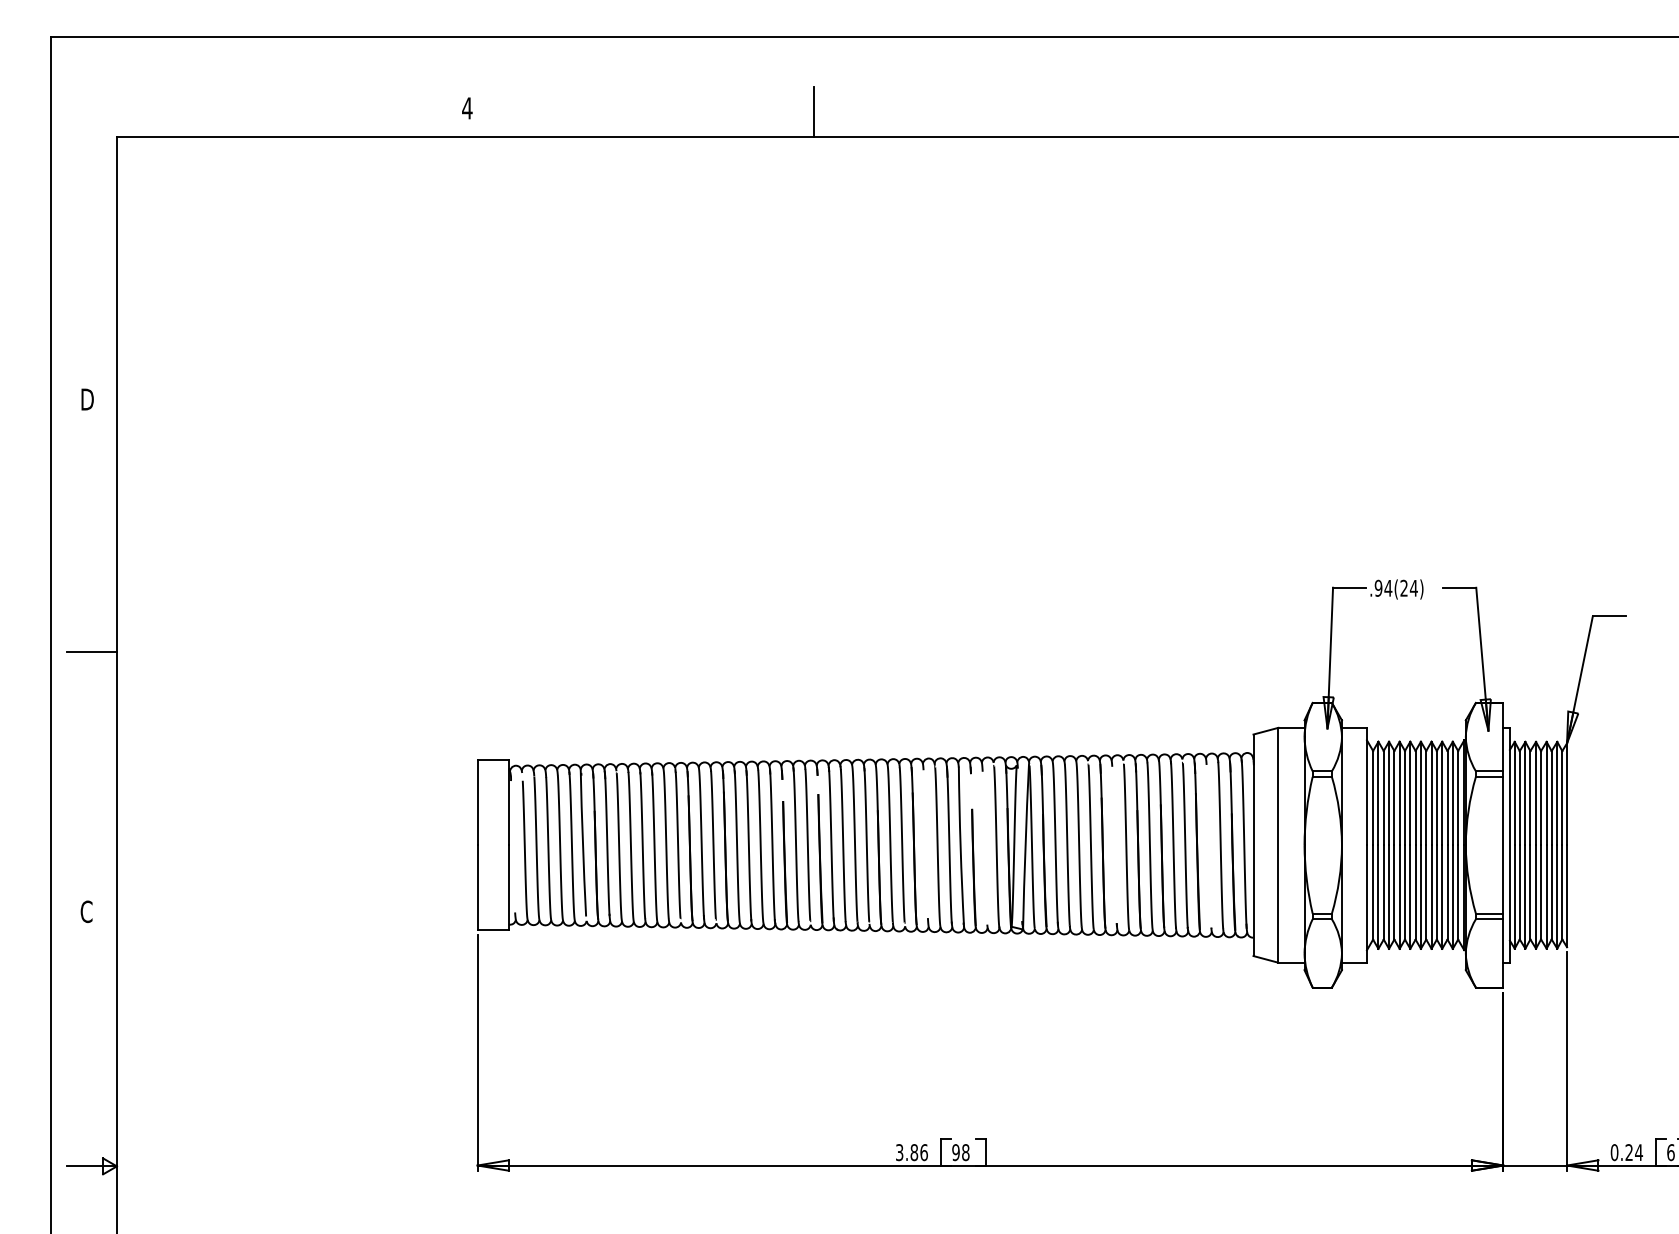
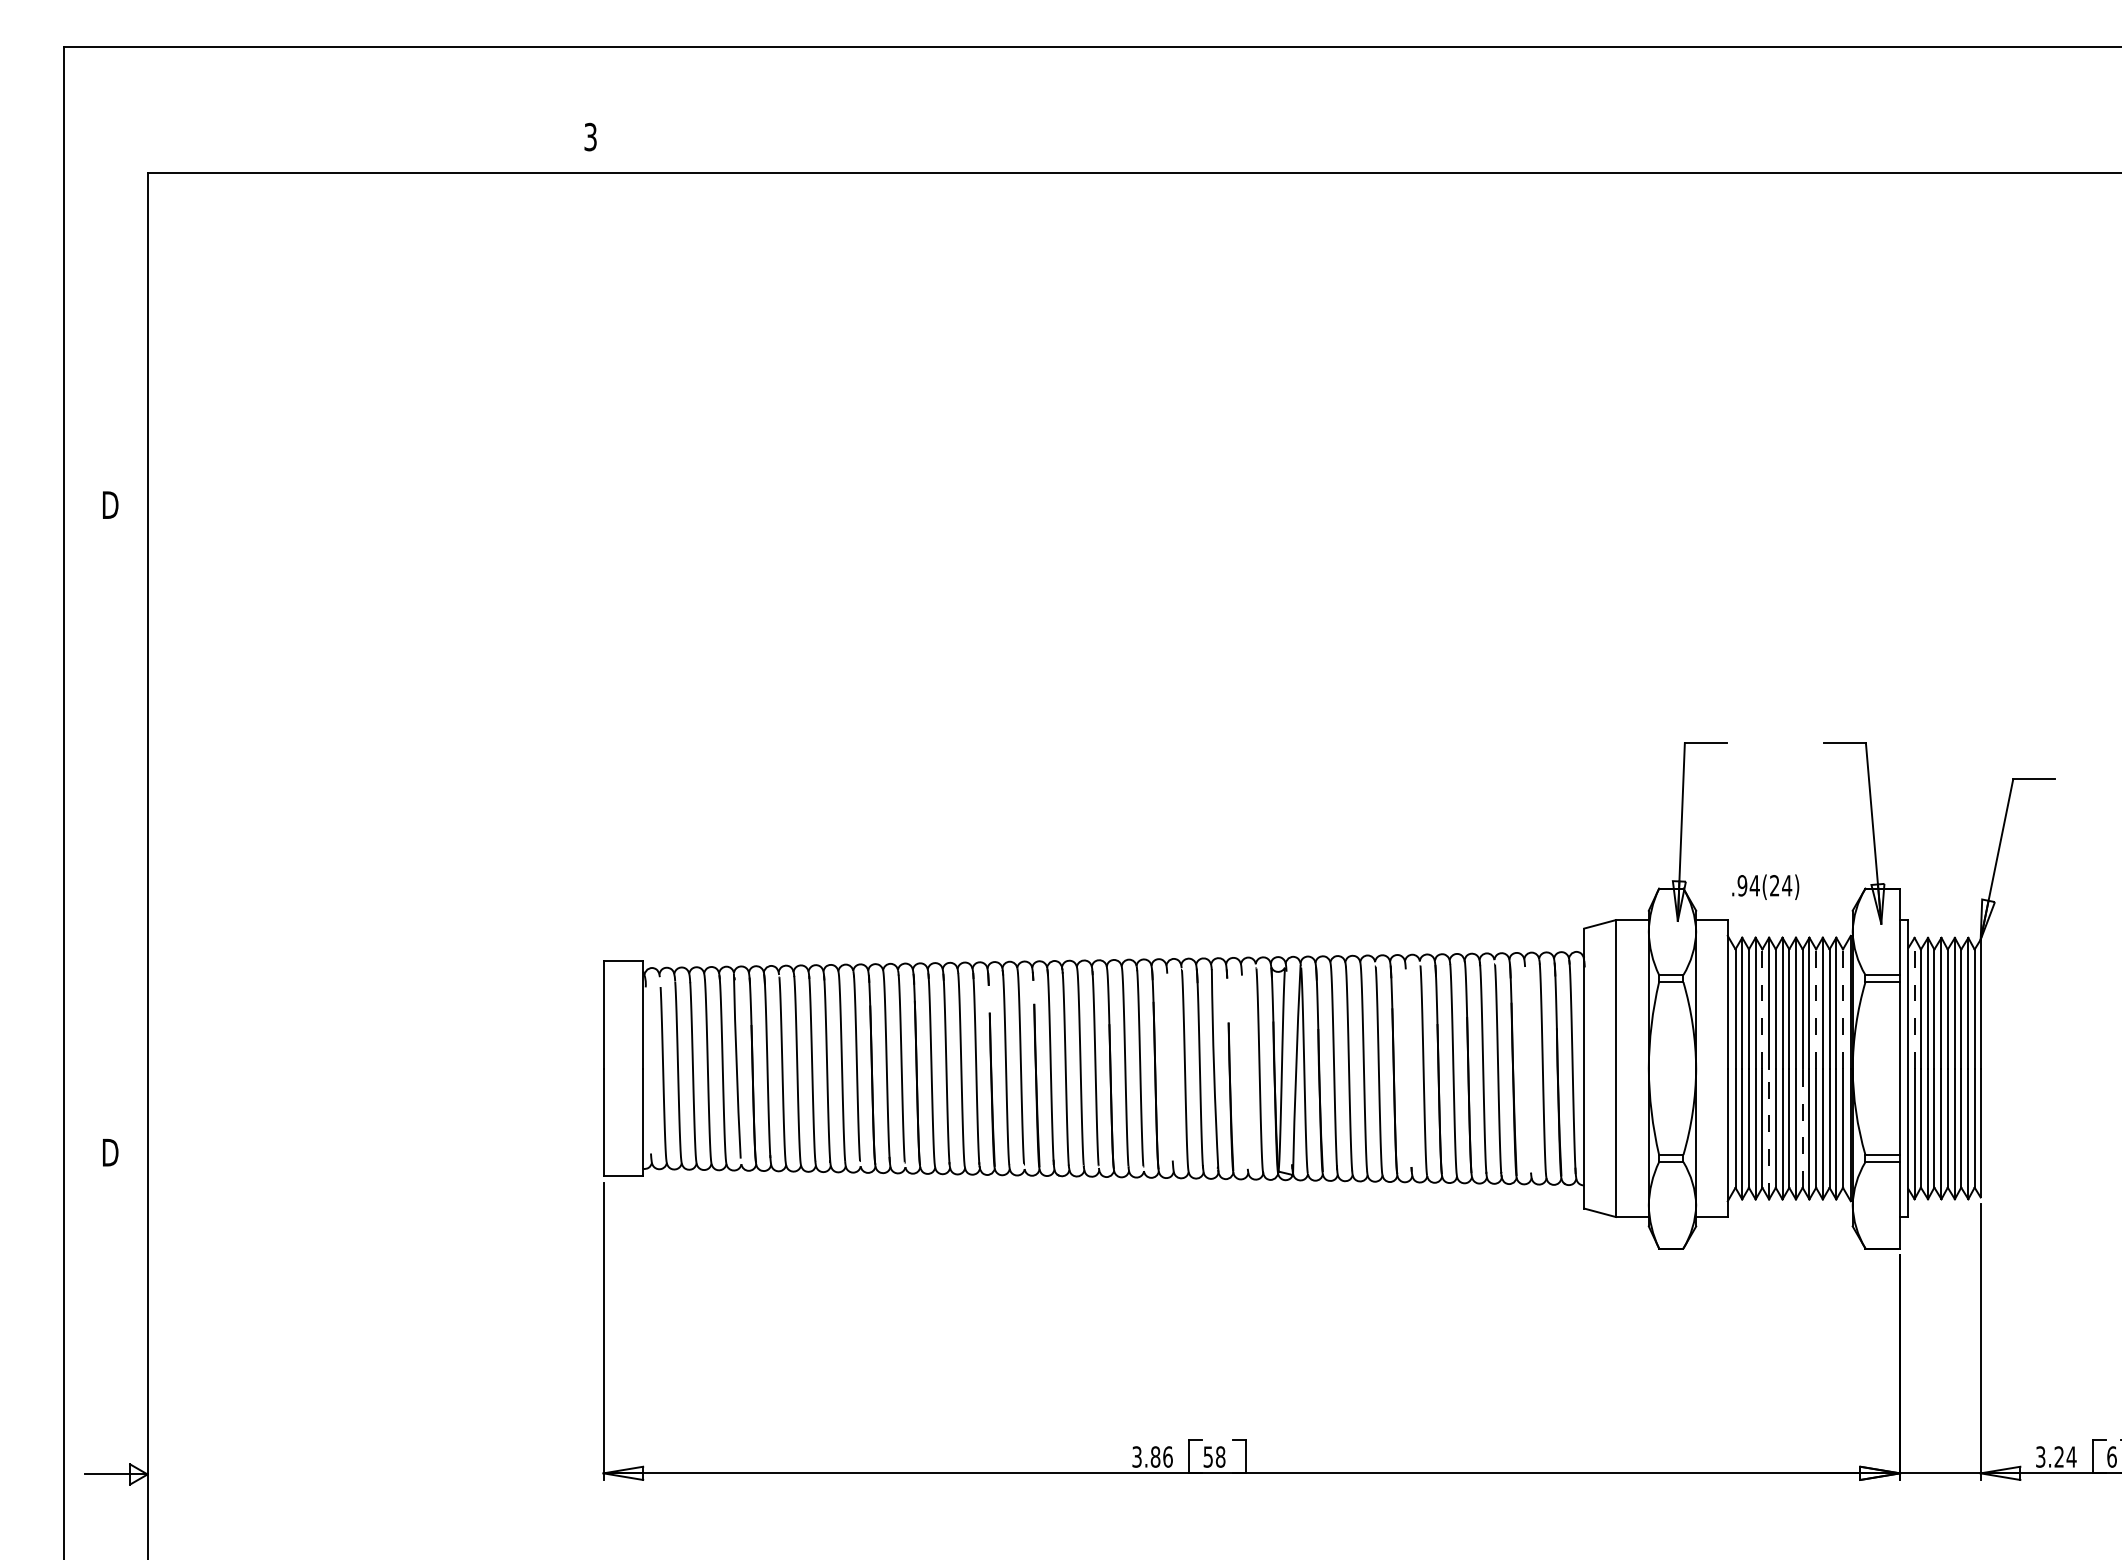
text: (467, 107) -> (590, 136), 4 -> 3
line: (814, 111) -> (1029, 140), removed
text: (1396, 588) -> (1765, 886), moved
line: (91, 651) -> (115, 823), removed
line: (1514, 793) -> (1914, 1002), solid -> dashed
line: (1394, 797) -> (1762, 1008), solid -> dashed
line: (1437, 797) -> (1816, 1008), solid -> dashed
line: (1458, 797) -> (1843, 1008), solid -> dashed
line: (1426, 892) -> (1802, 1128), solid -> dashed
line: (1399, 896) -> (1769, 1133), solid -> dashed
text: (86, 911) -> (109, 1152), C -> D
text: (956, 1152) -> (1208, 1456), 98 -> 58
text: (1614, 1152) -> (2040, 1456), 0.24 -> 3.24

